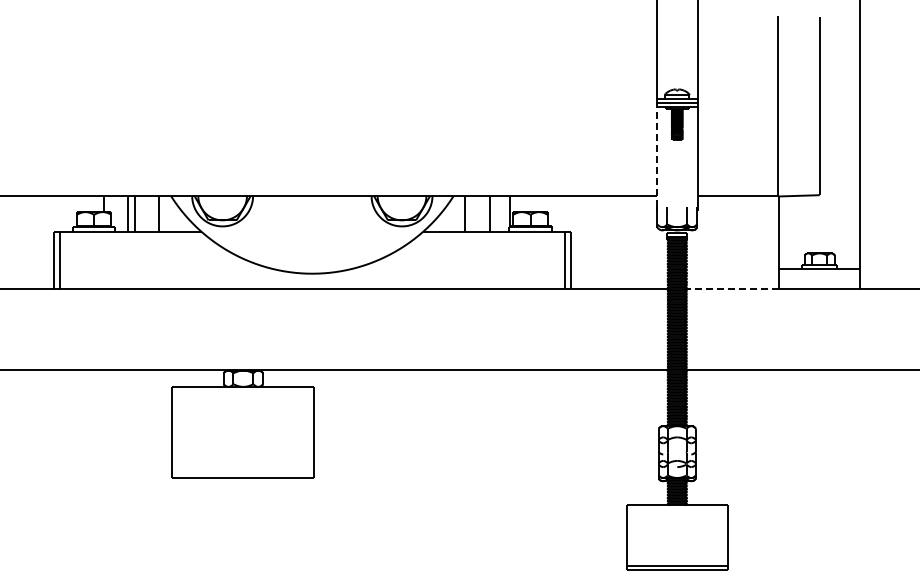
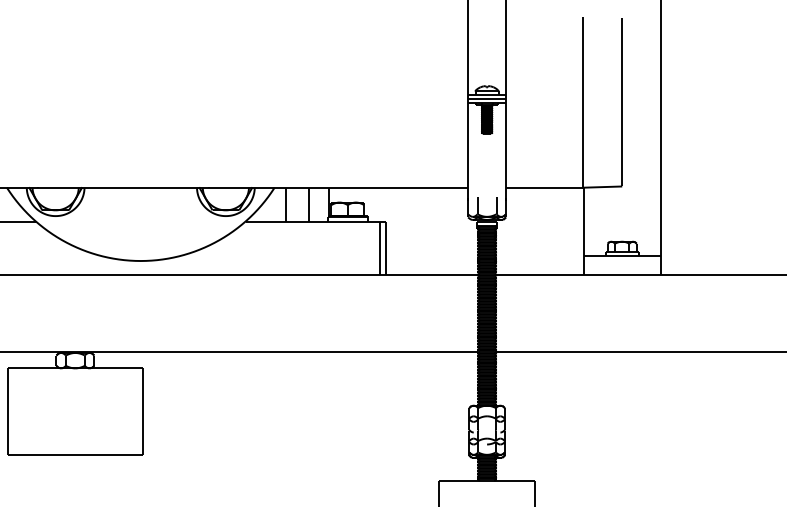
line: (657, 156) -> (468, 149), dashed -> solid
line: (732, 288) -> (539, 275), dashed -> solid

